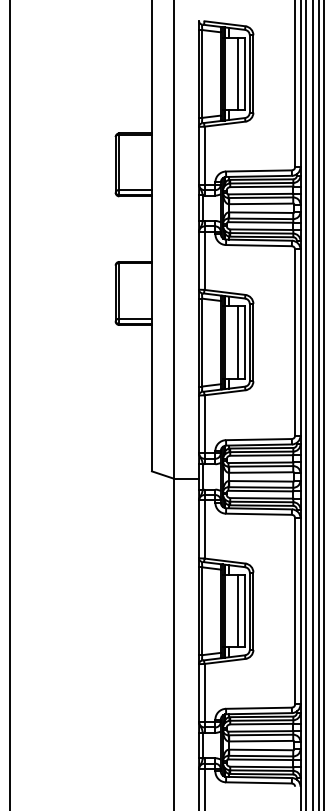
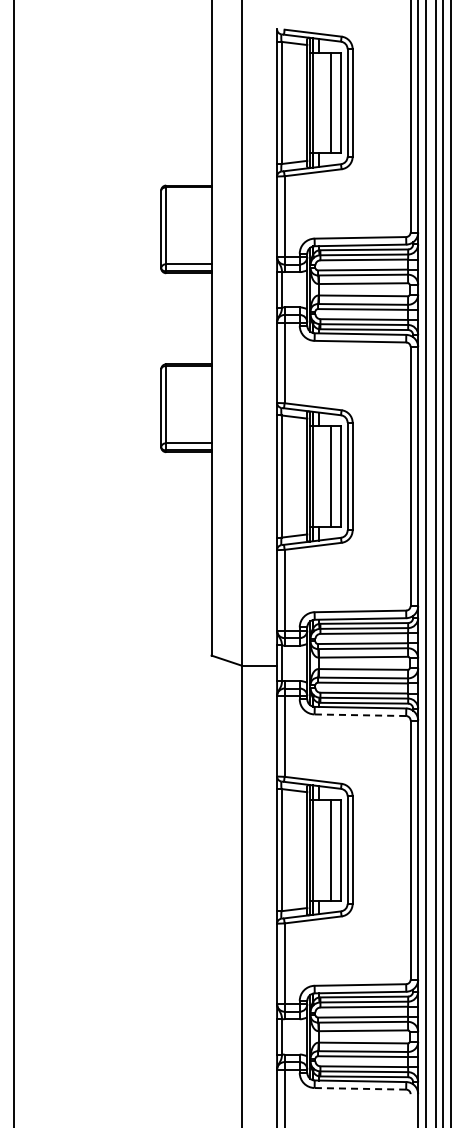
line: (259, 514) -> (360, 715), solid -> dashed
line: (259, 782) -> (360, 1088), solid -> dashed

